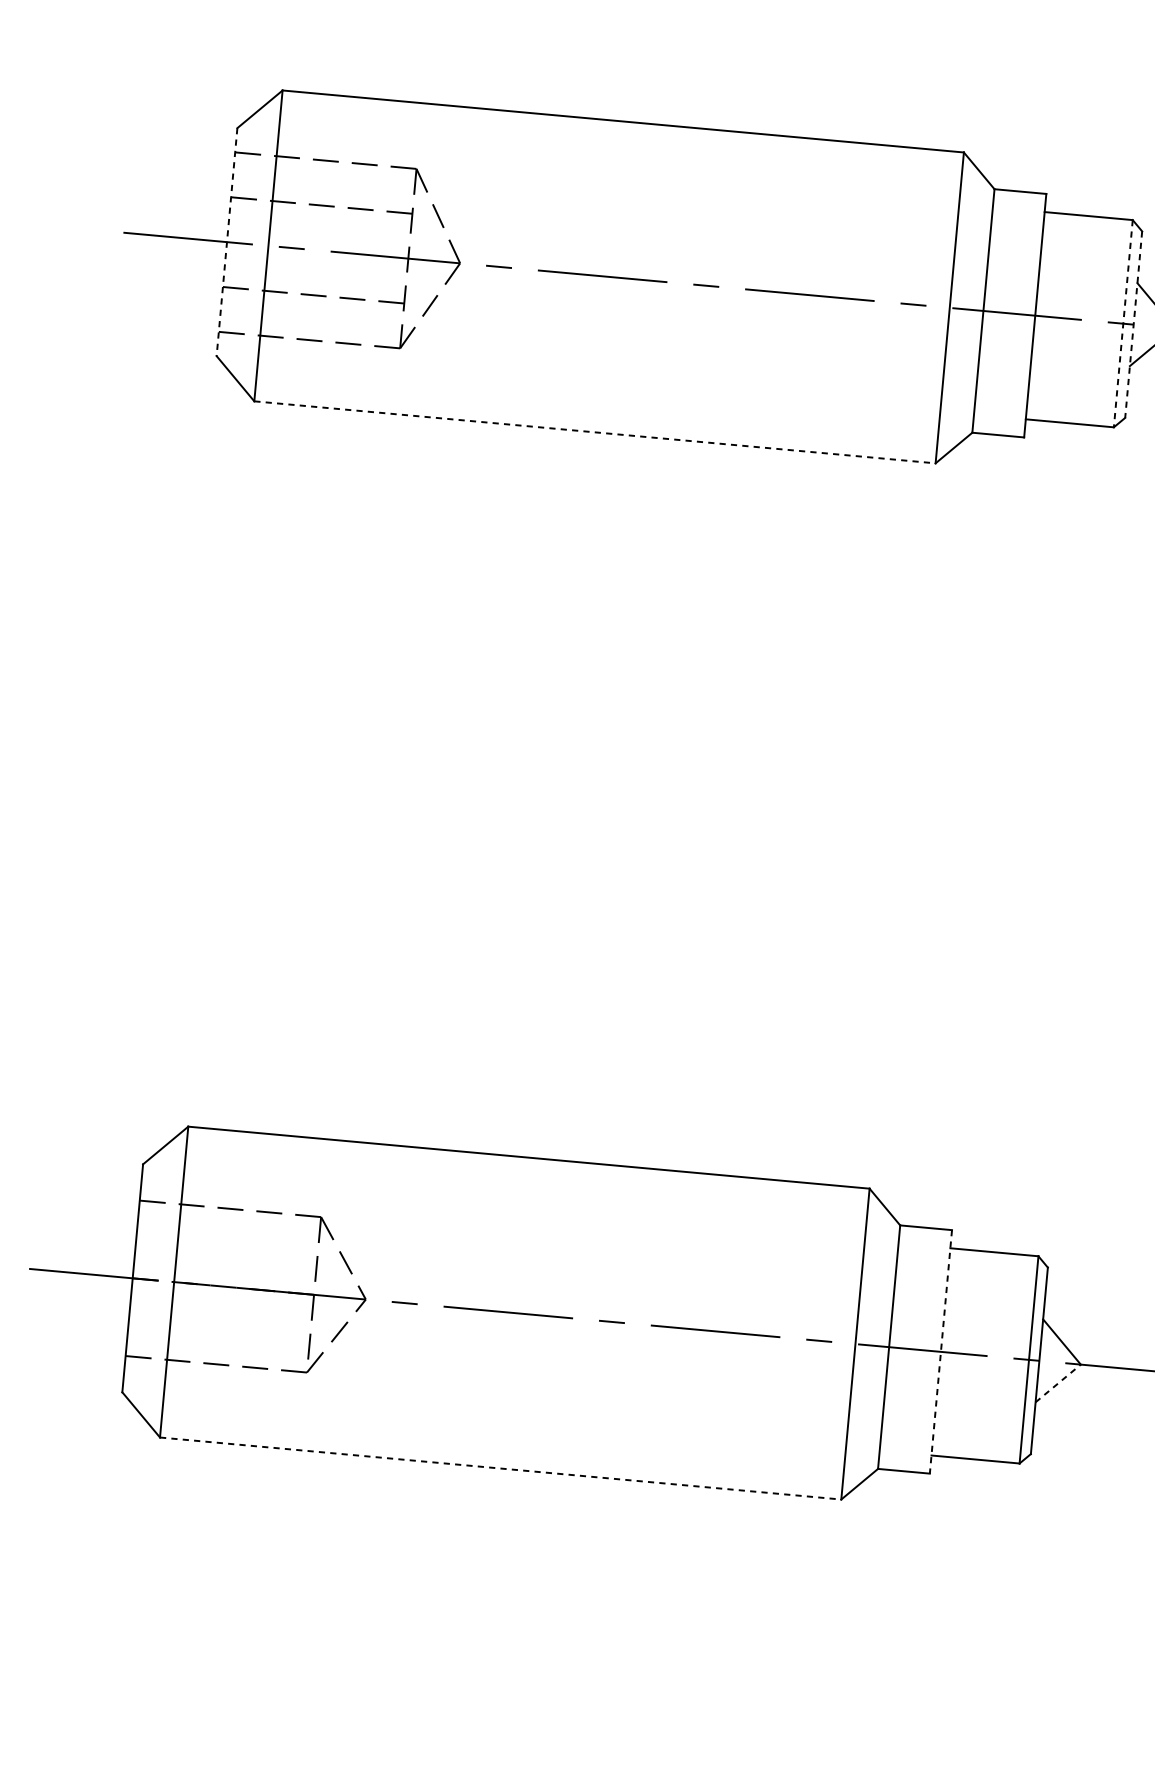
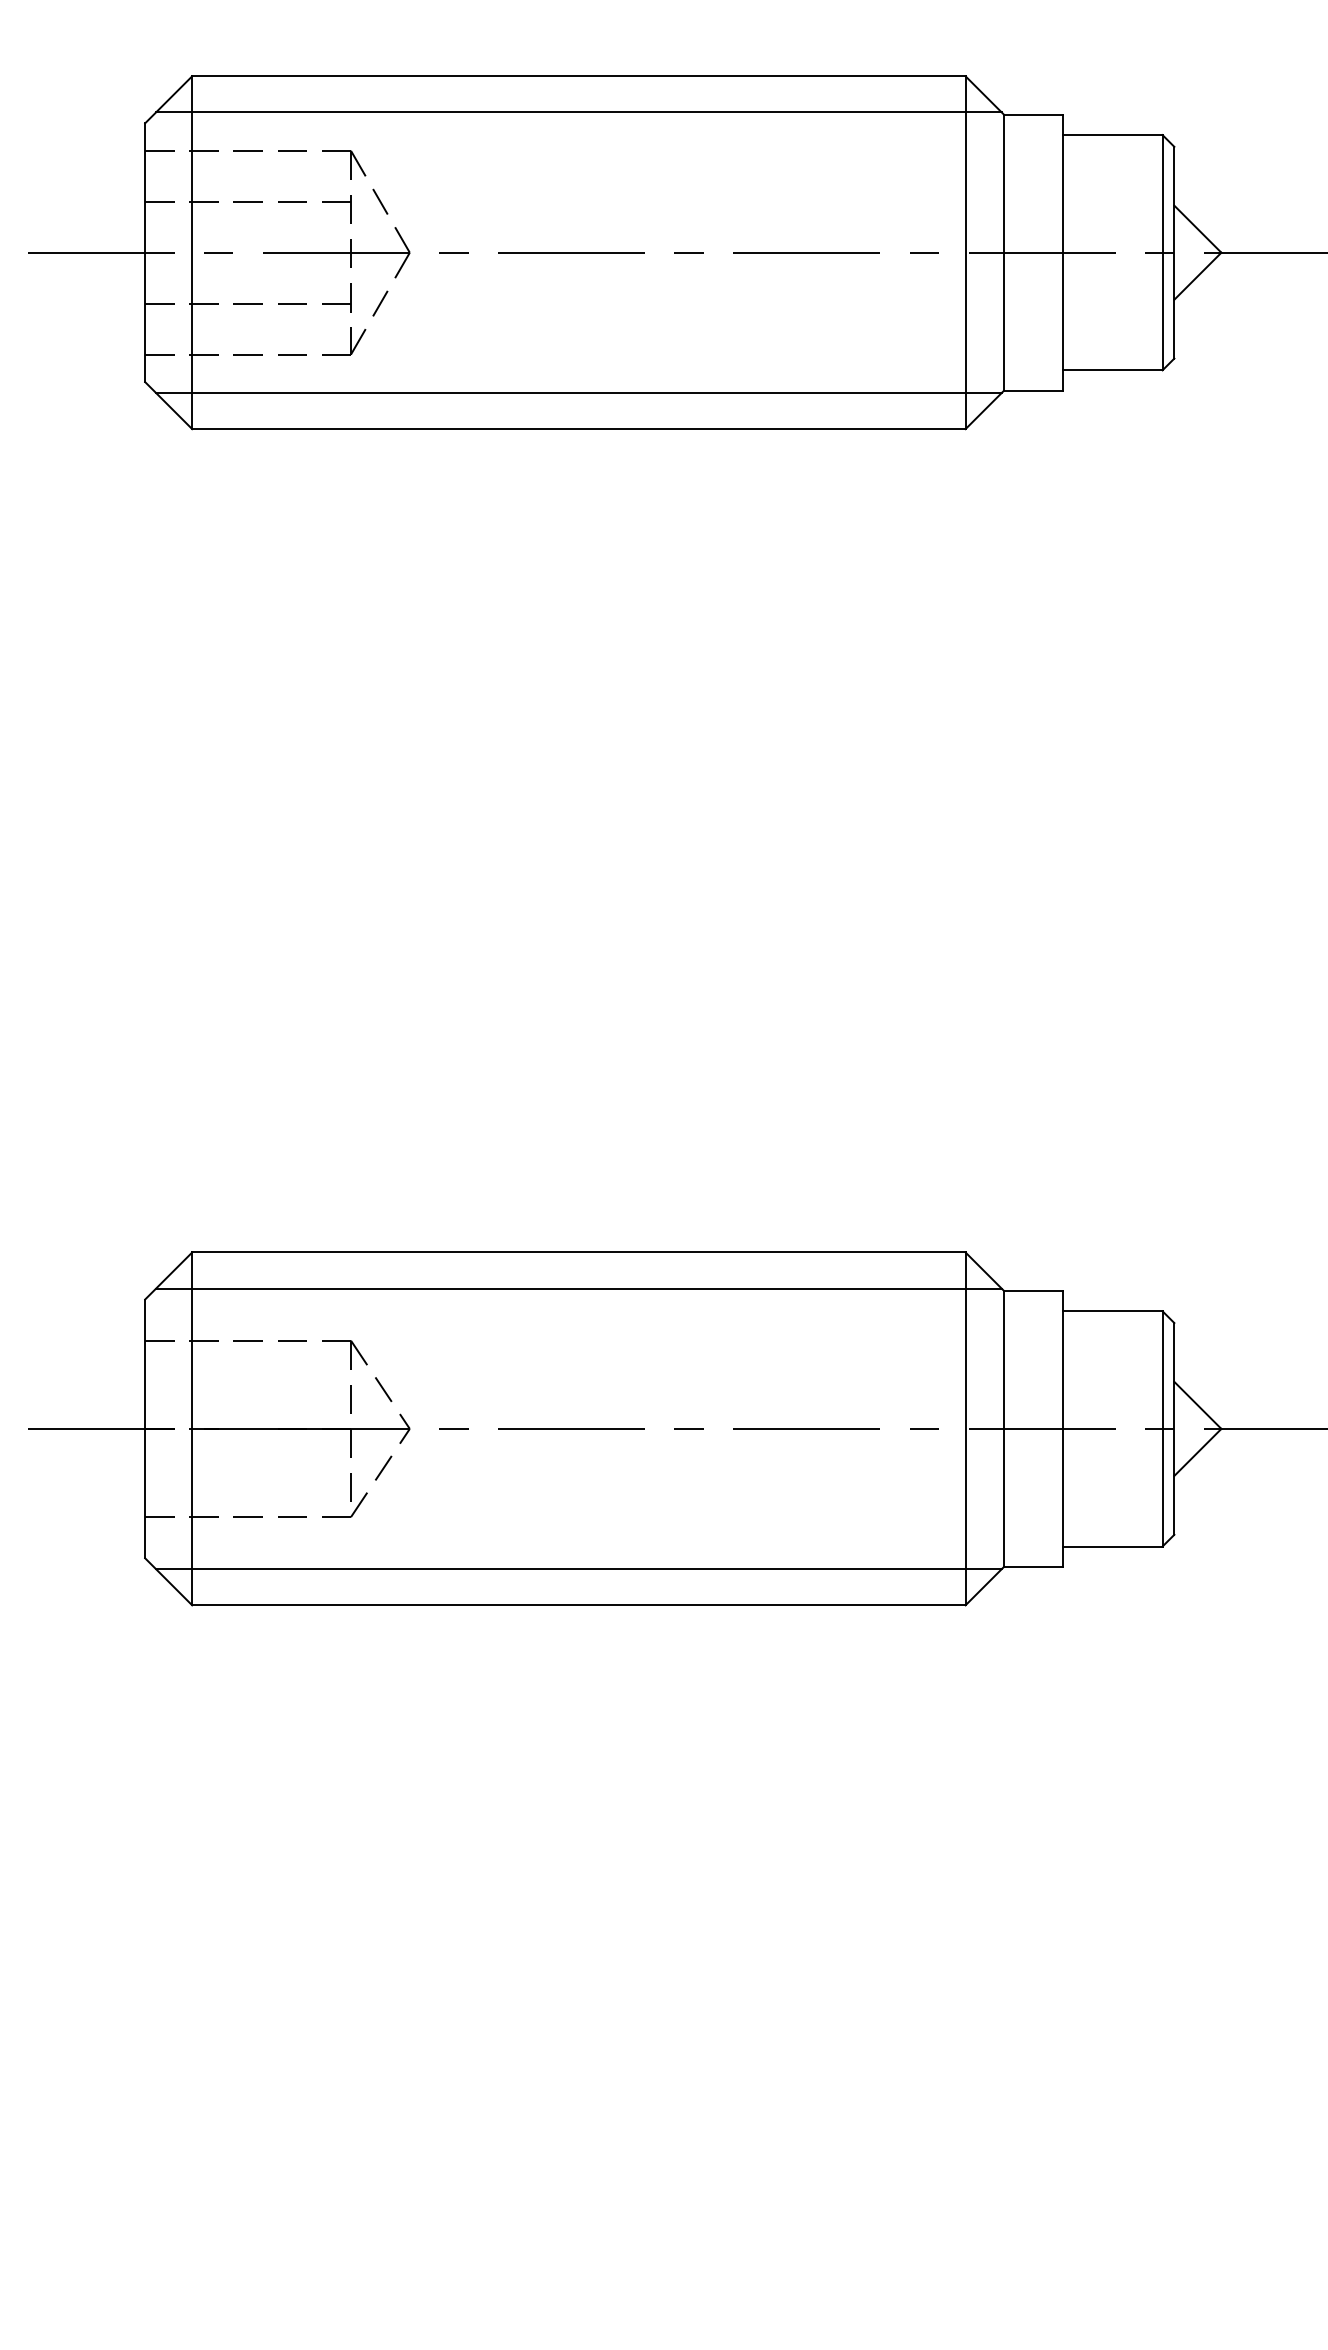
line: (620, 153) -> (578, 112), added
line: (227, 242) -> (145, 253), dashed -> solid
line: (1123, 323) -> (1162, 252), dashed -> solid
line: (1133, 324) -> (1174, 252), dashed -> solid
line: (597, 400) -> (578, 393), added
line: (594, 432) -> (578, 429), dashed -> solid
line: (525, 1189) -> (578, 1288), added
line: (940, 1352) -> (1062, 1429), dashed -> solid
line: (1058, 1383) -> (1198, 1452), dashed -> solid
line: (503, 1436) -> (578, 1569), added
line: (500, 1468) -> (578, 1605), dashed -> solid

